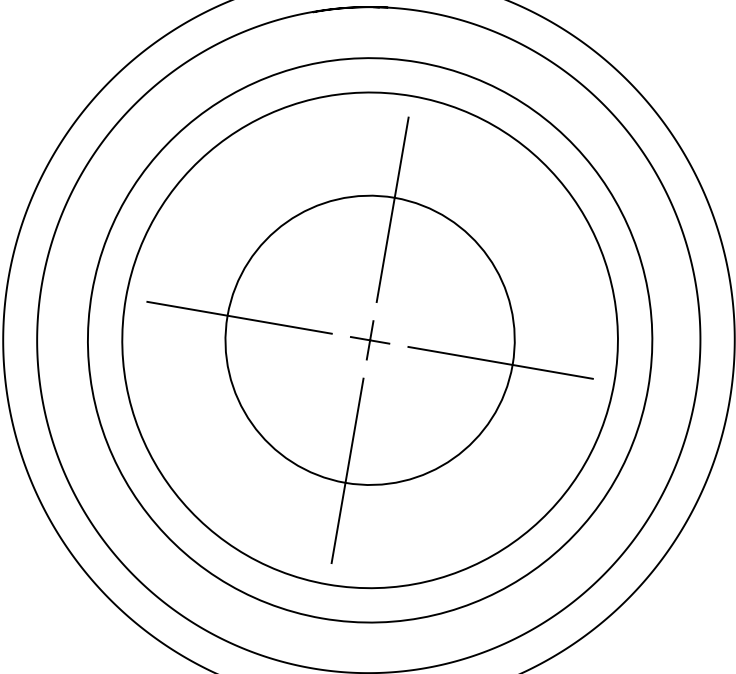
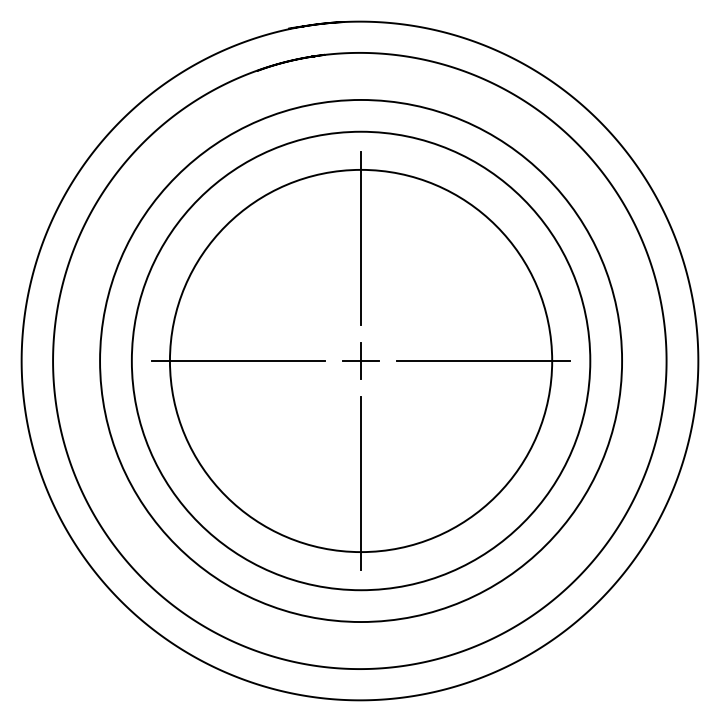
circle: (369, 339) -> (360, 360), size x1.43

